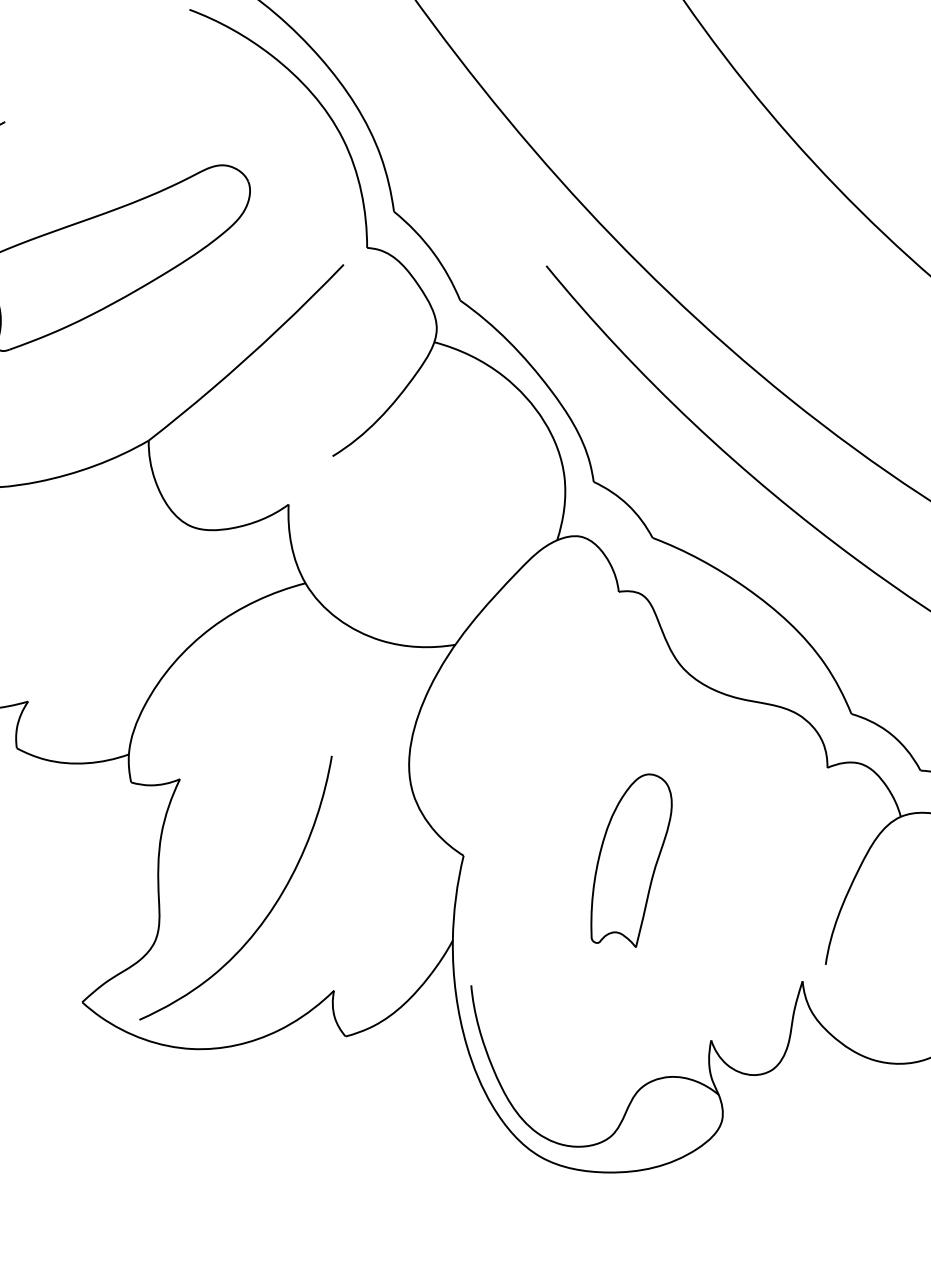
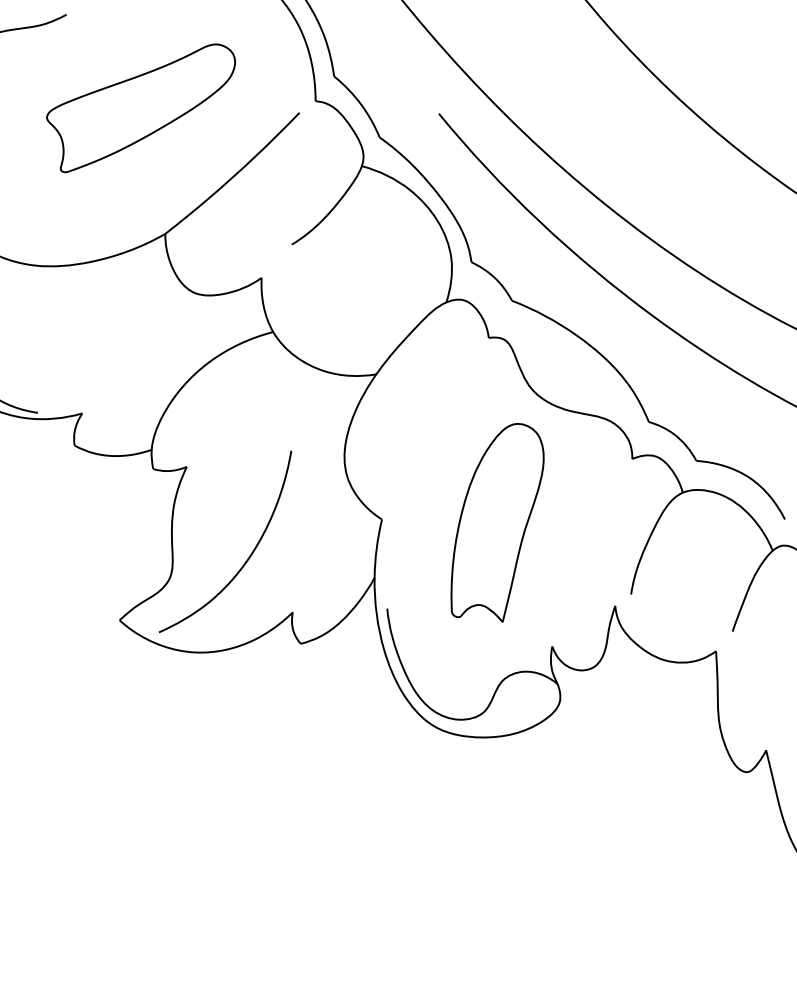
part: (631, 860) -> (497, 522), size x1.67

